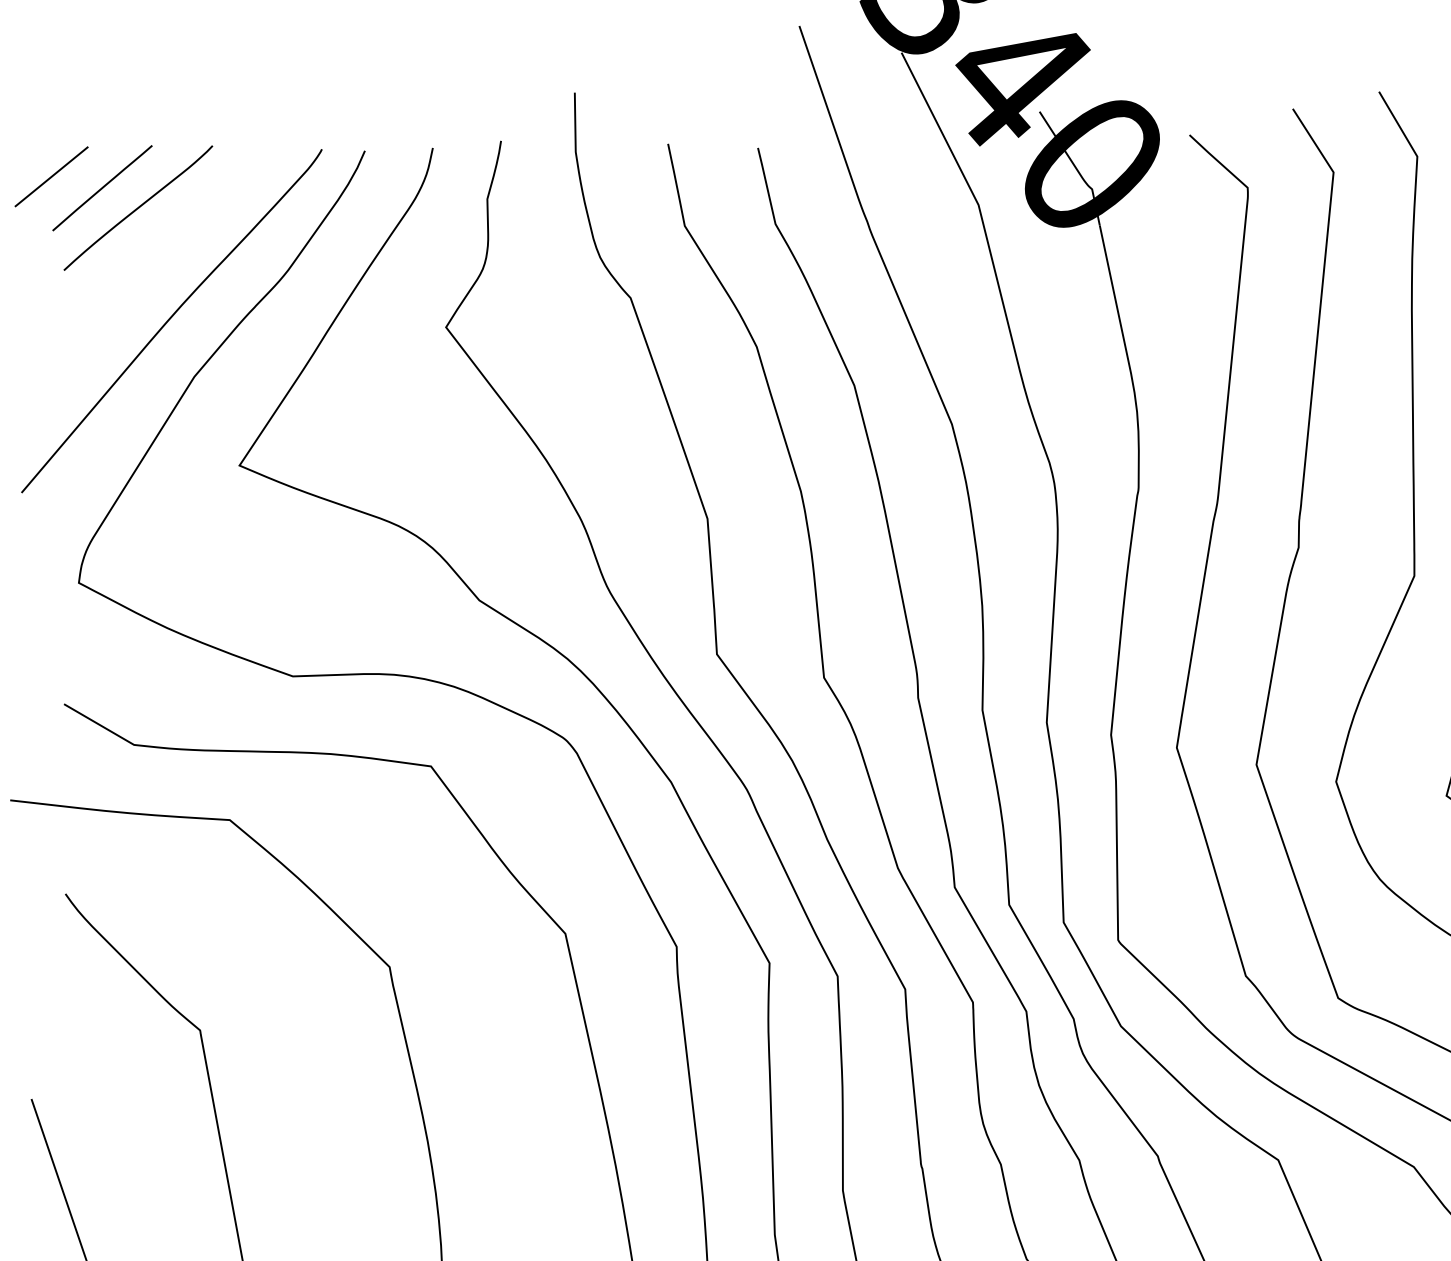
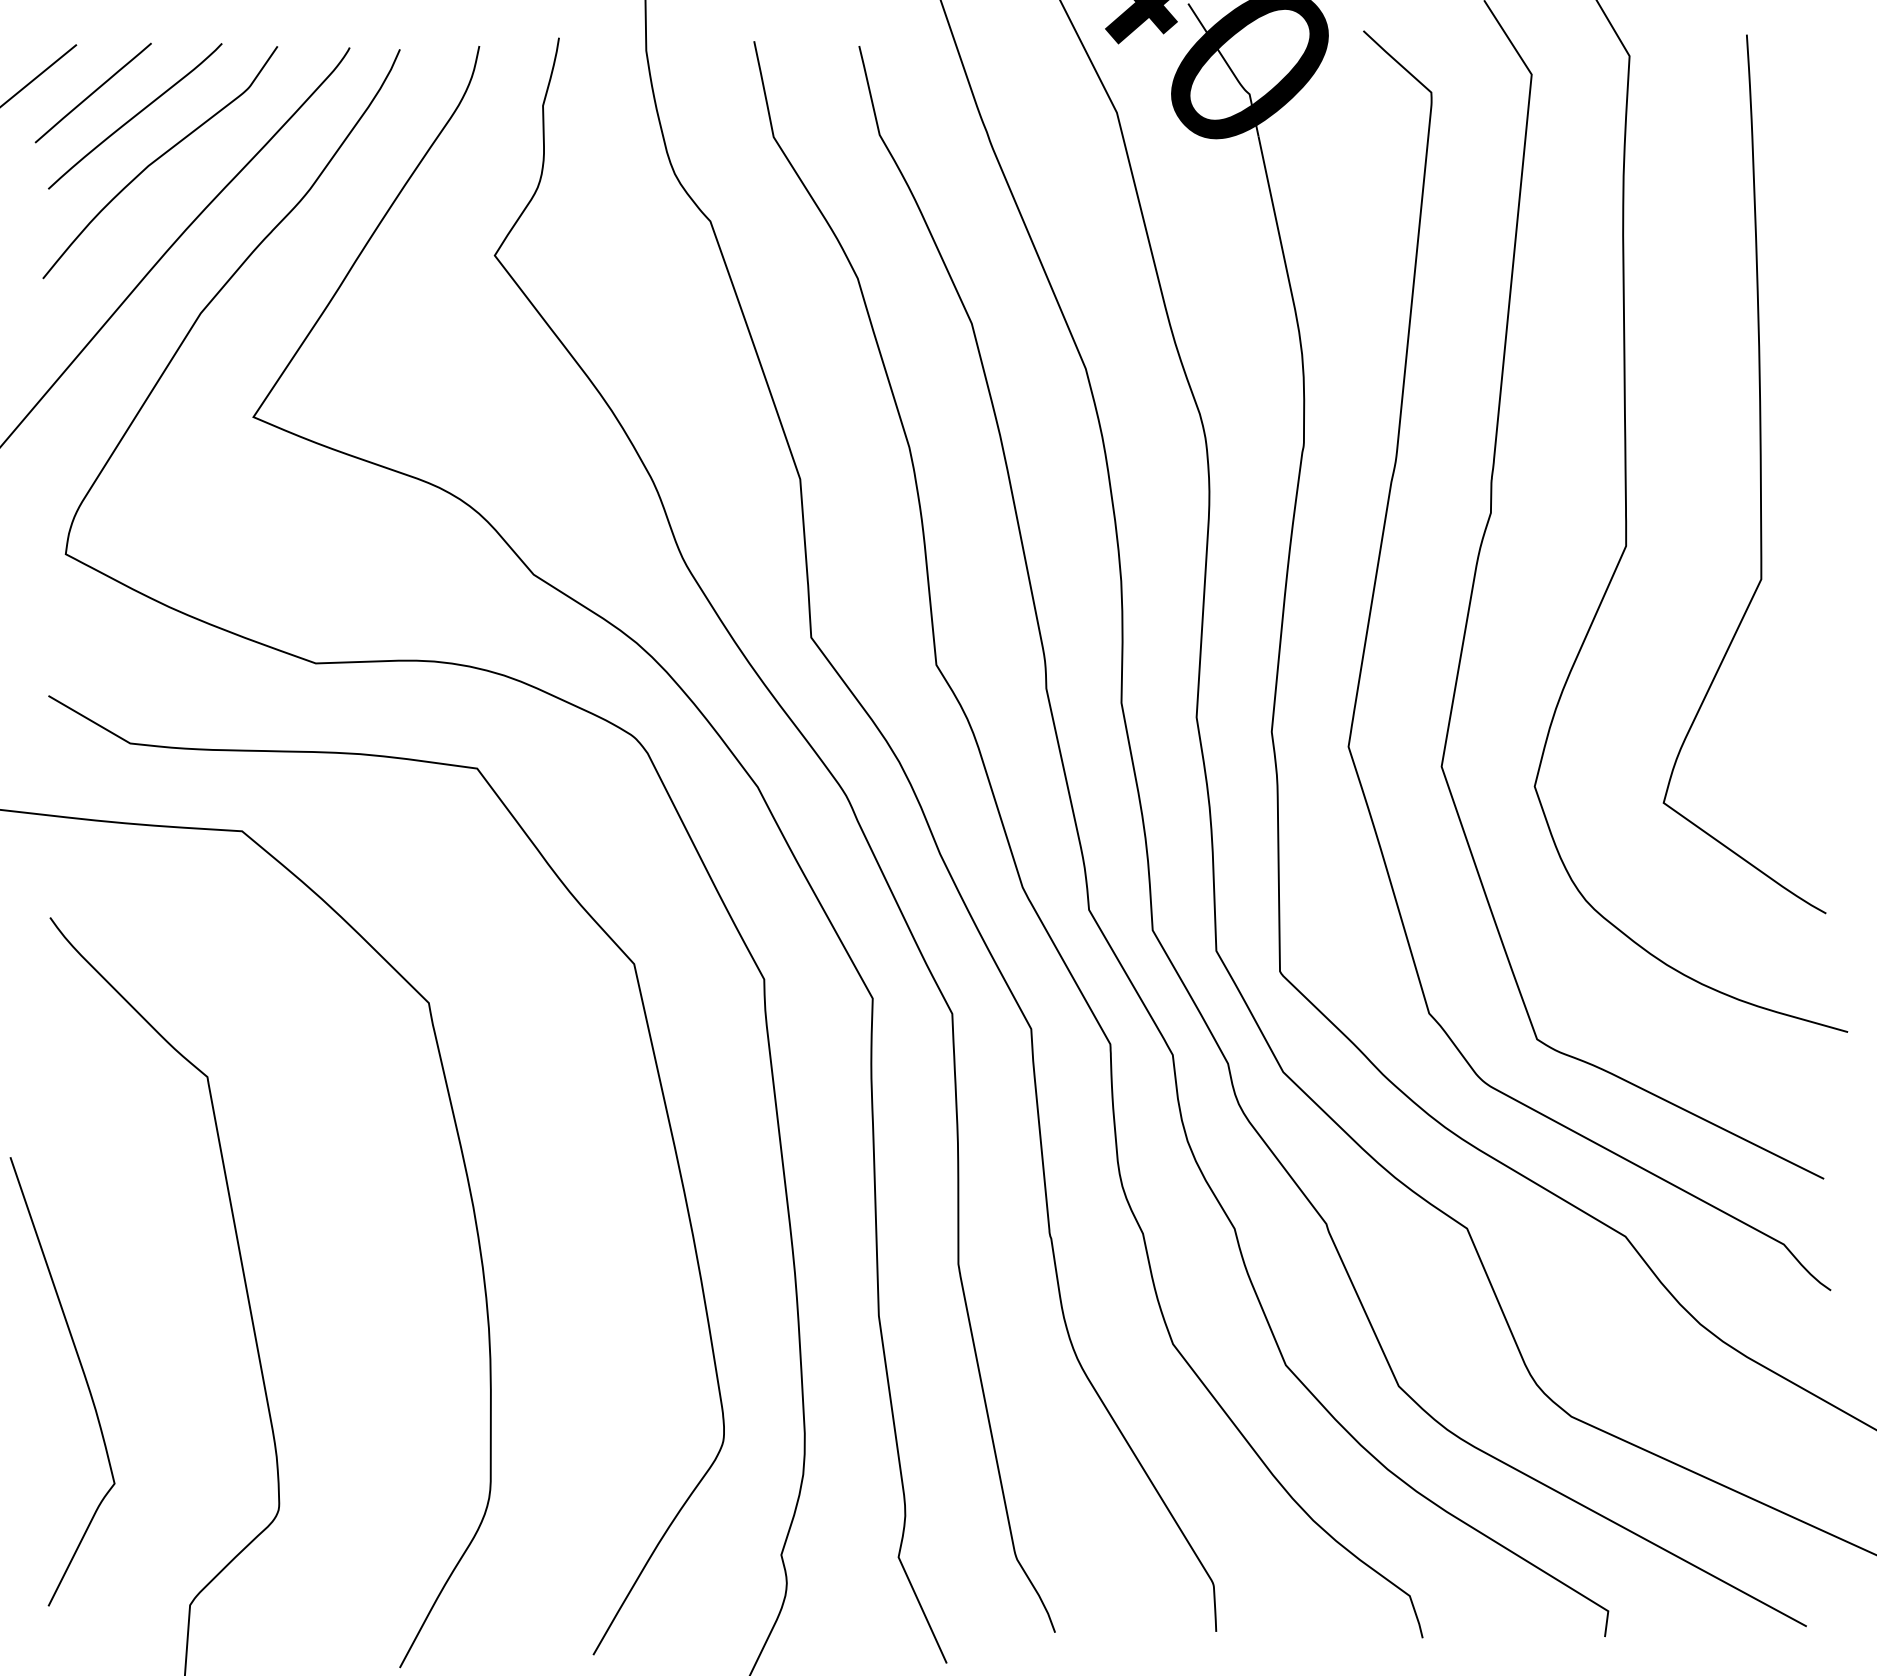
curve: (158, 245) -> (158, 159), added

